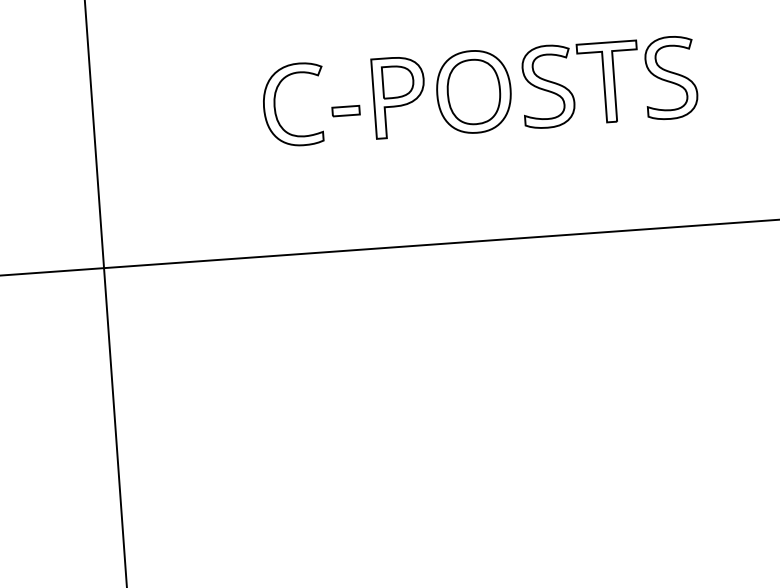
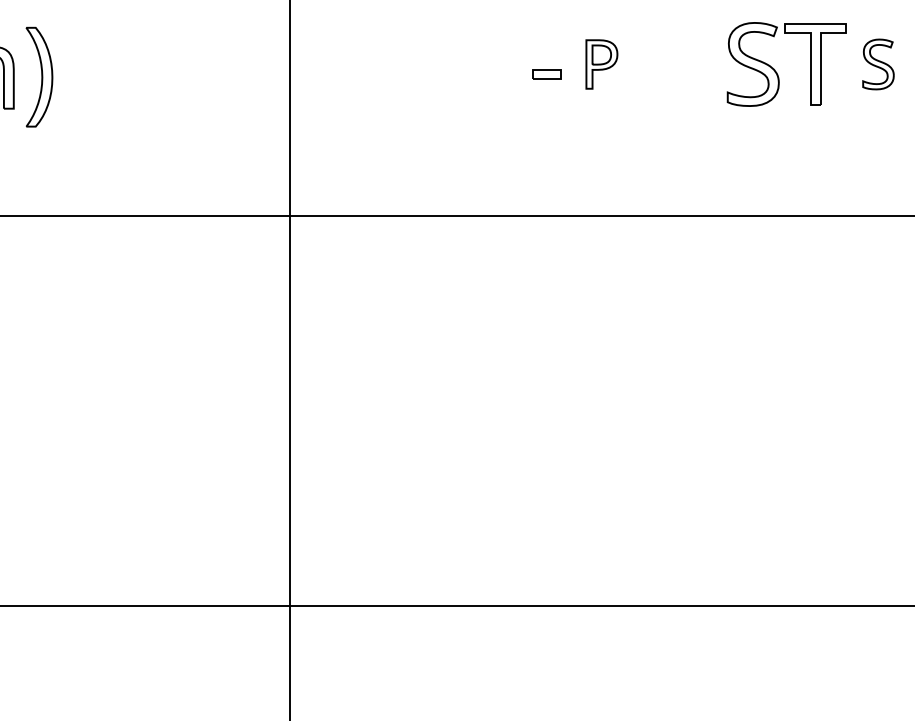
part: (670, 77) -> (878, 64), size x0.6
part: (473, 91) -> (677, 63), removed
part: (399, 97) -> (601, 64), size x0.6
part: (275, 106) -> (475, 64), removed

